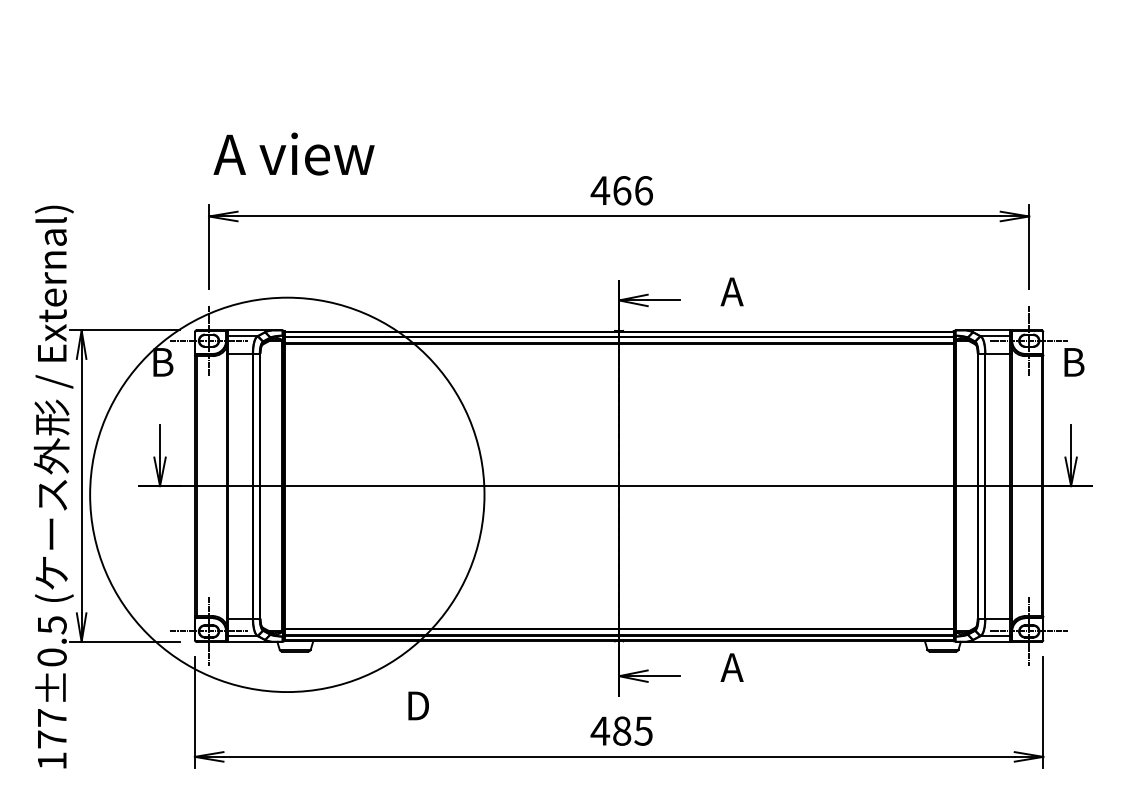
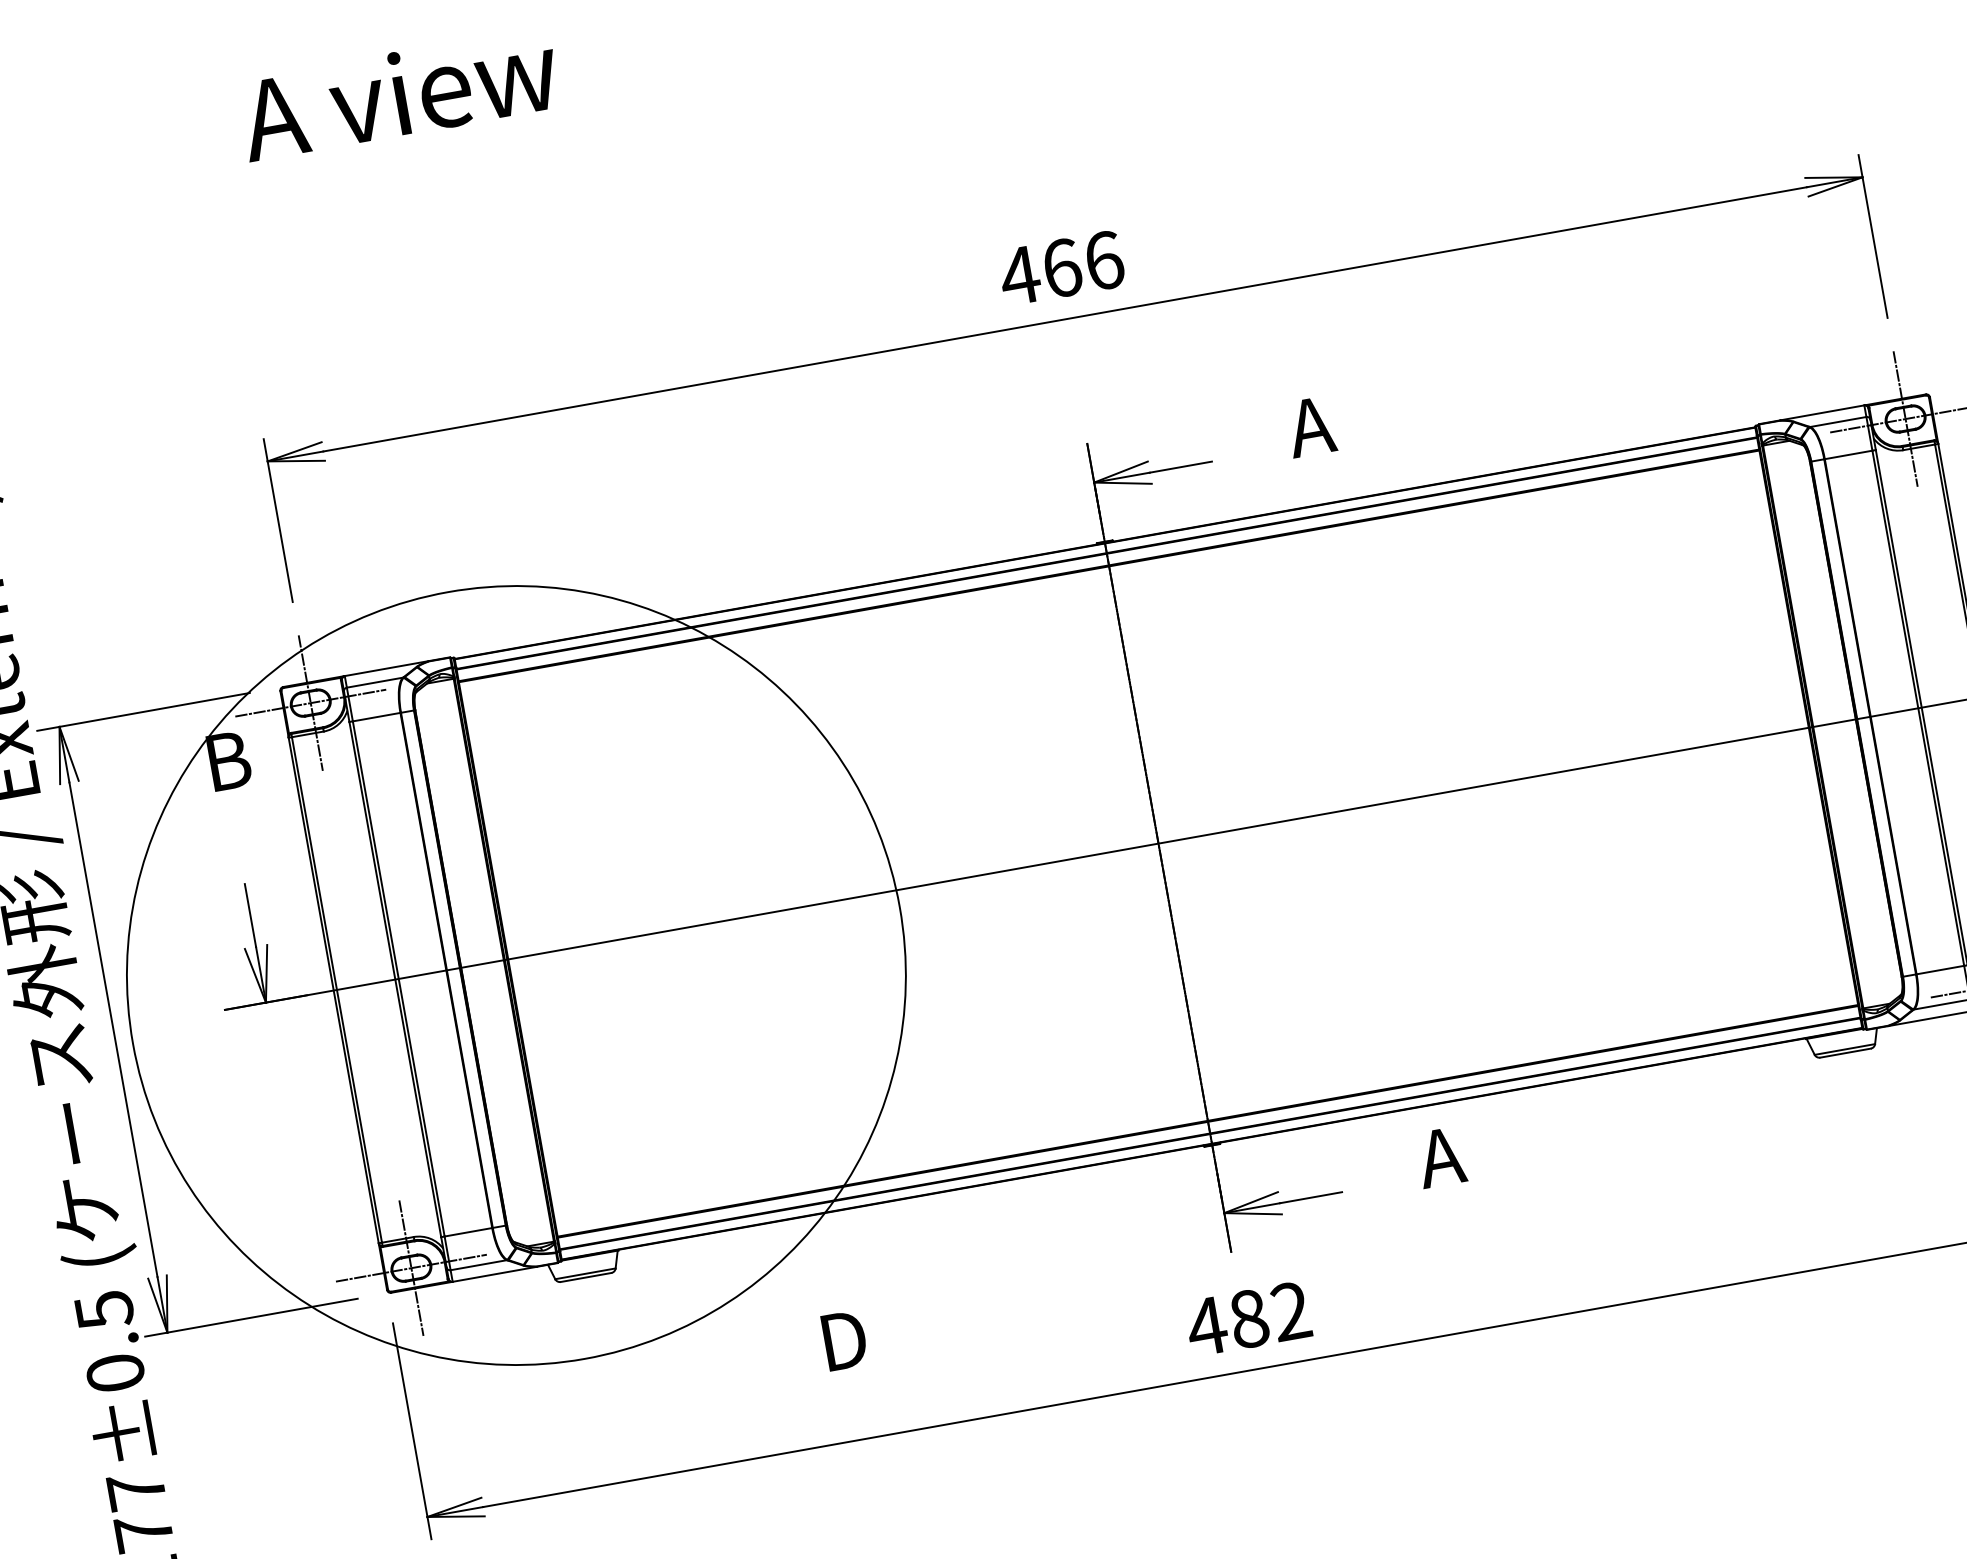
text: (293, 153) -> (397, 93), moved
text: (643, 730) -> (1290, 1310), 485 -> 482

